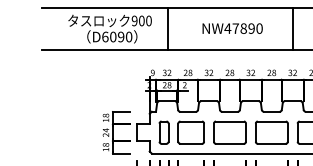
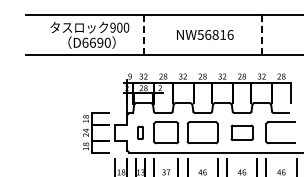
line: (168, 28) -> (144, 34), solid -> dashed
text: (243, 28) -> (215, 34), NW47890 -> NW56816
line: (293, 28) -> (262, 34), solid -> dashed
text: (112, 36) -> (92, 42), D6090 -> D6690
part: (163, 132) -> (140, 132), size x0.6
part: (271, 132) -> (241, 132), size x0.7

